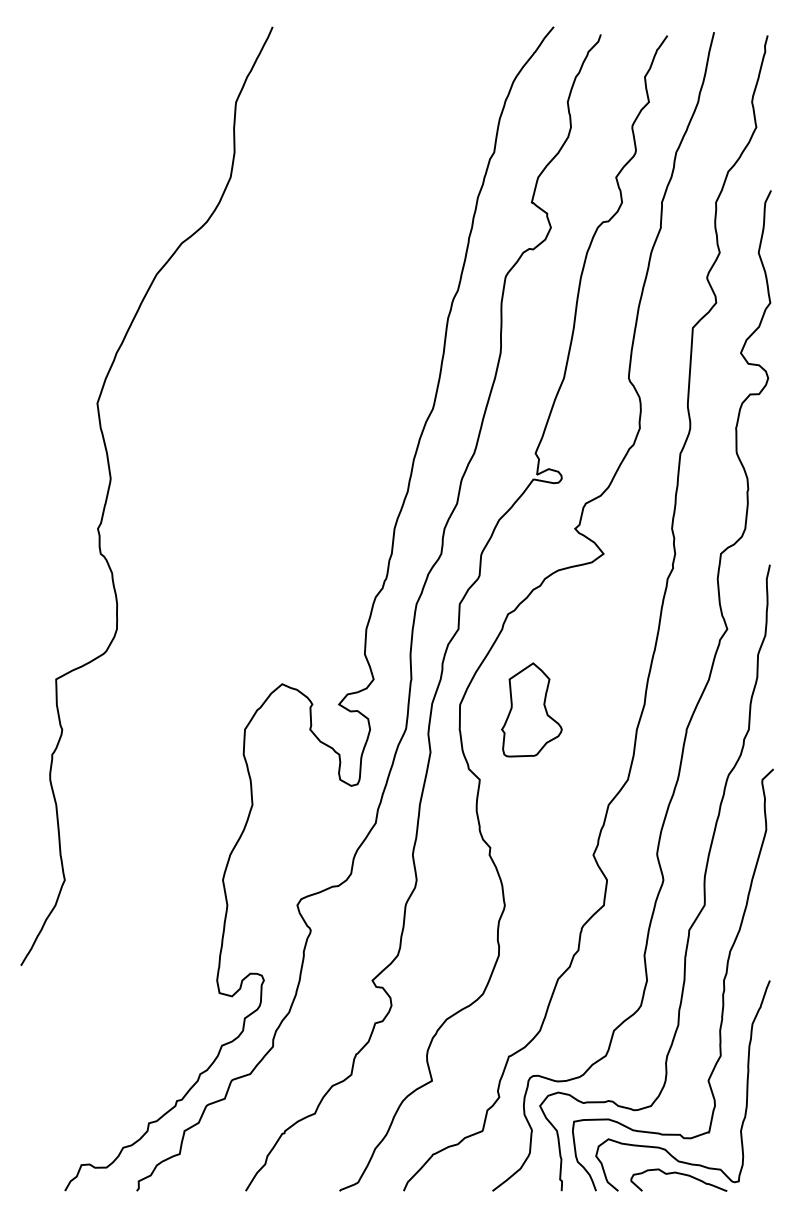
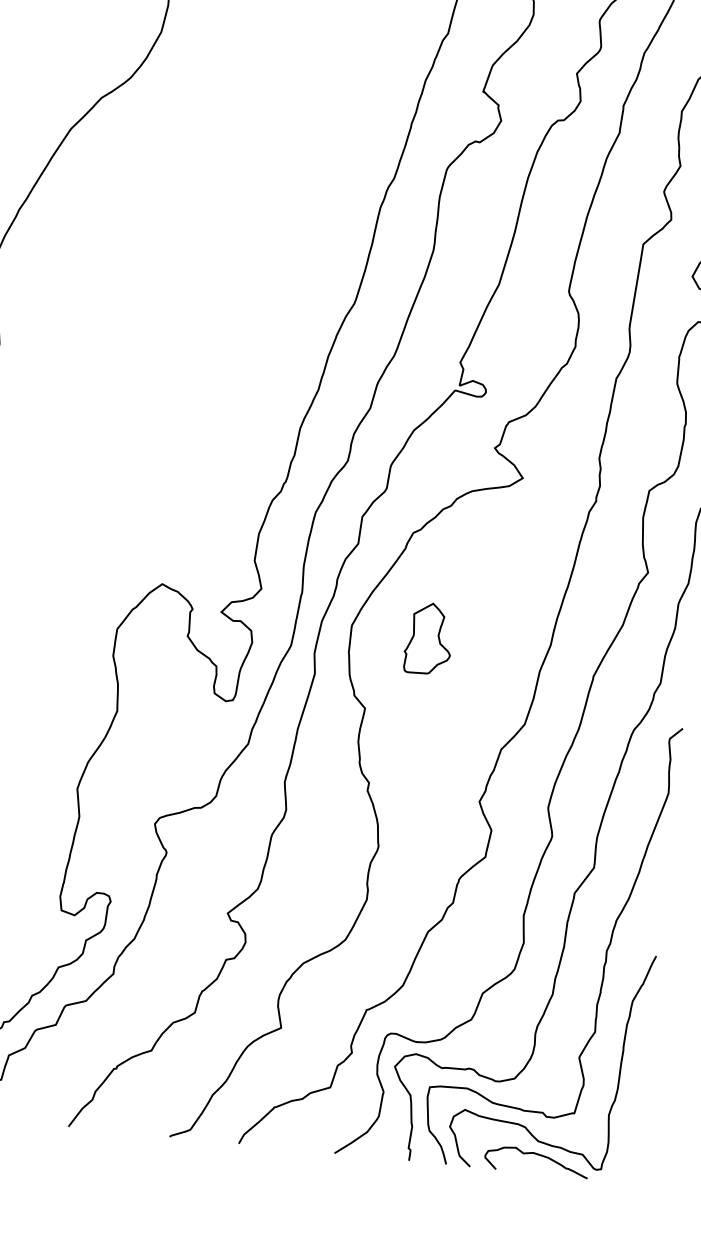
part: (531, 709) -> (428, 638), size x0.7

